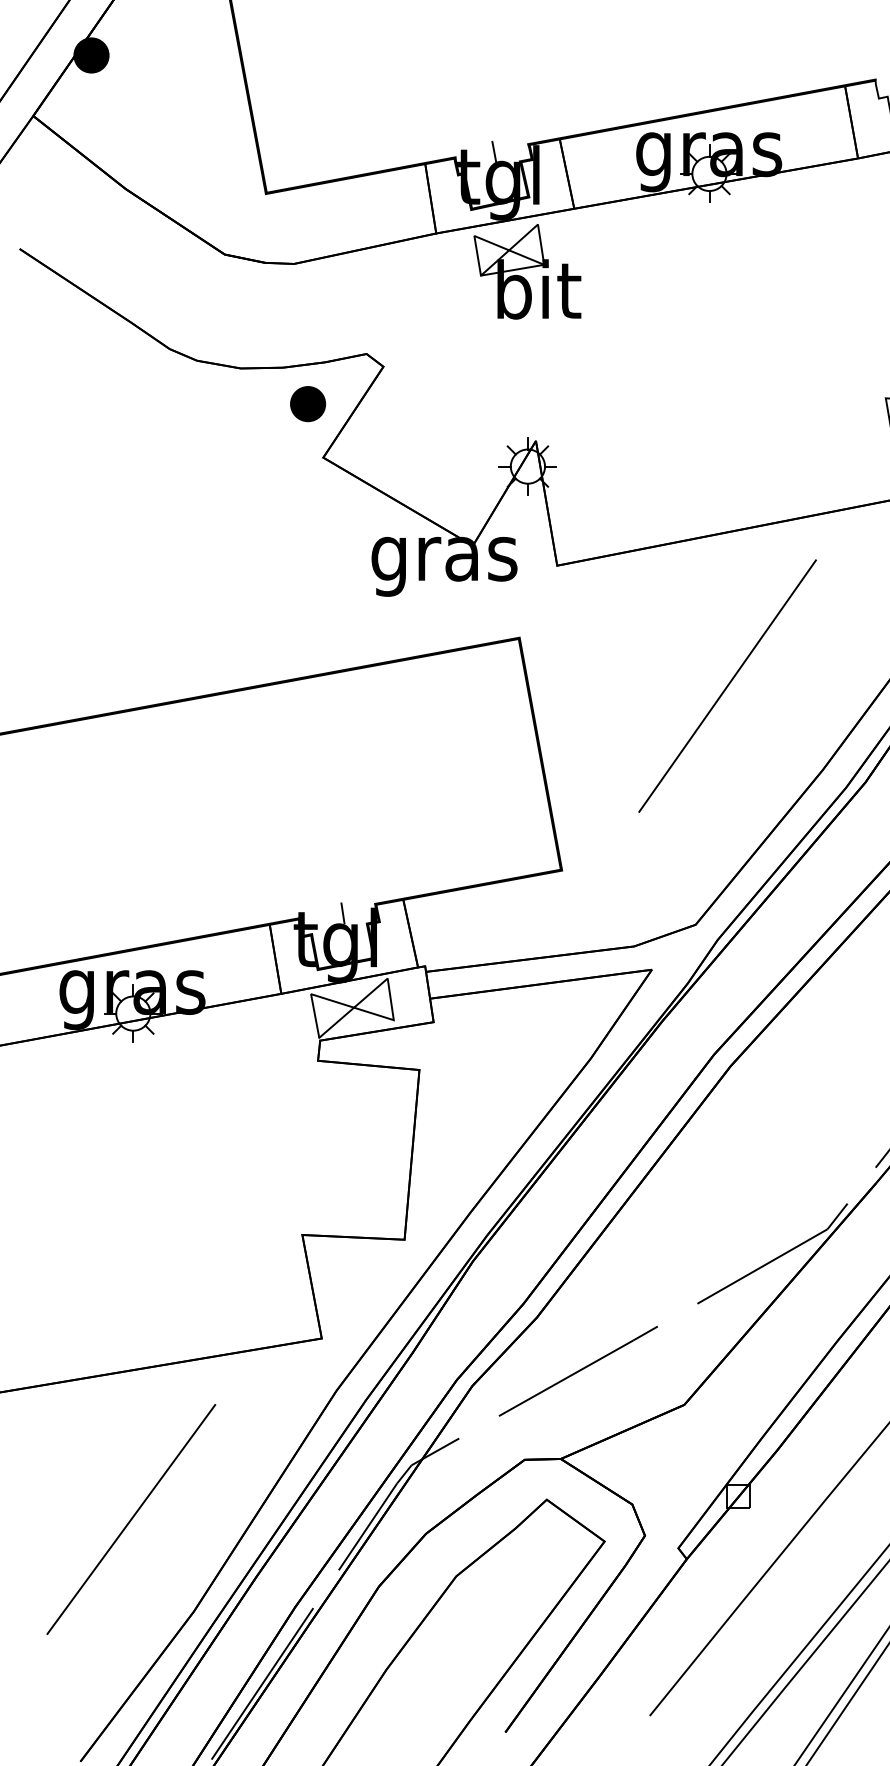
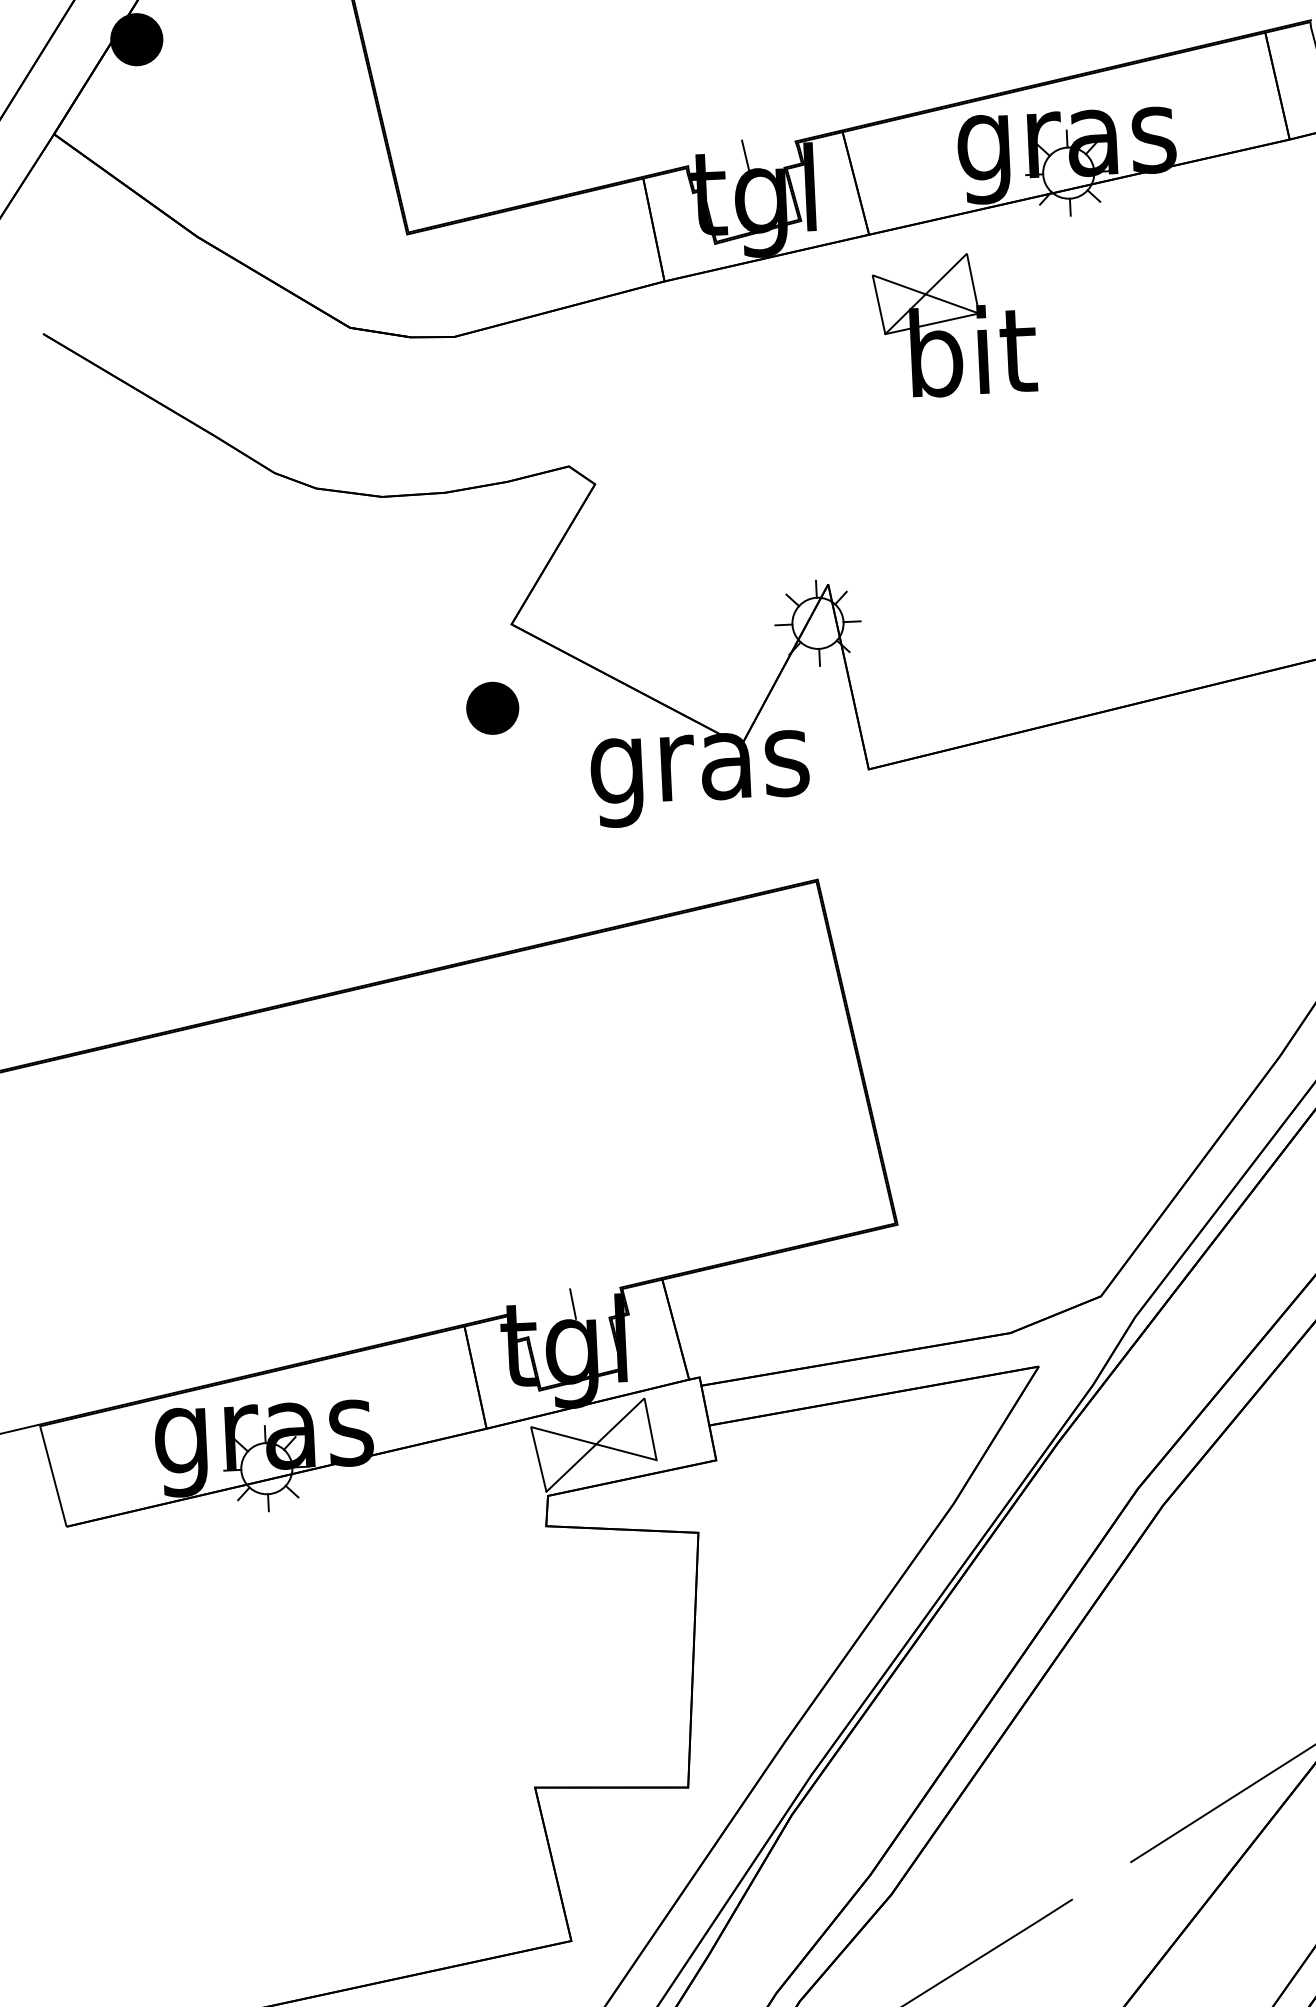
part: (527, 271) -> (954, 324), moved
part: (308, 404) -> (493, 708), moved
line: (727, 685) -> (1131, 936), removed

